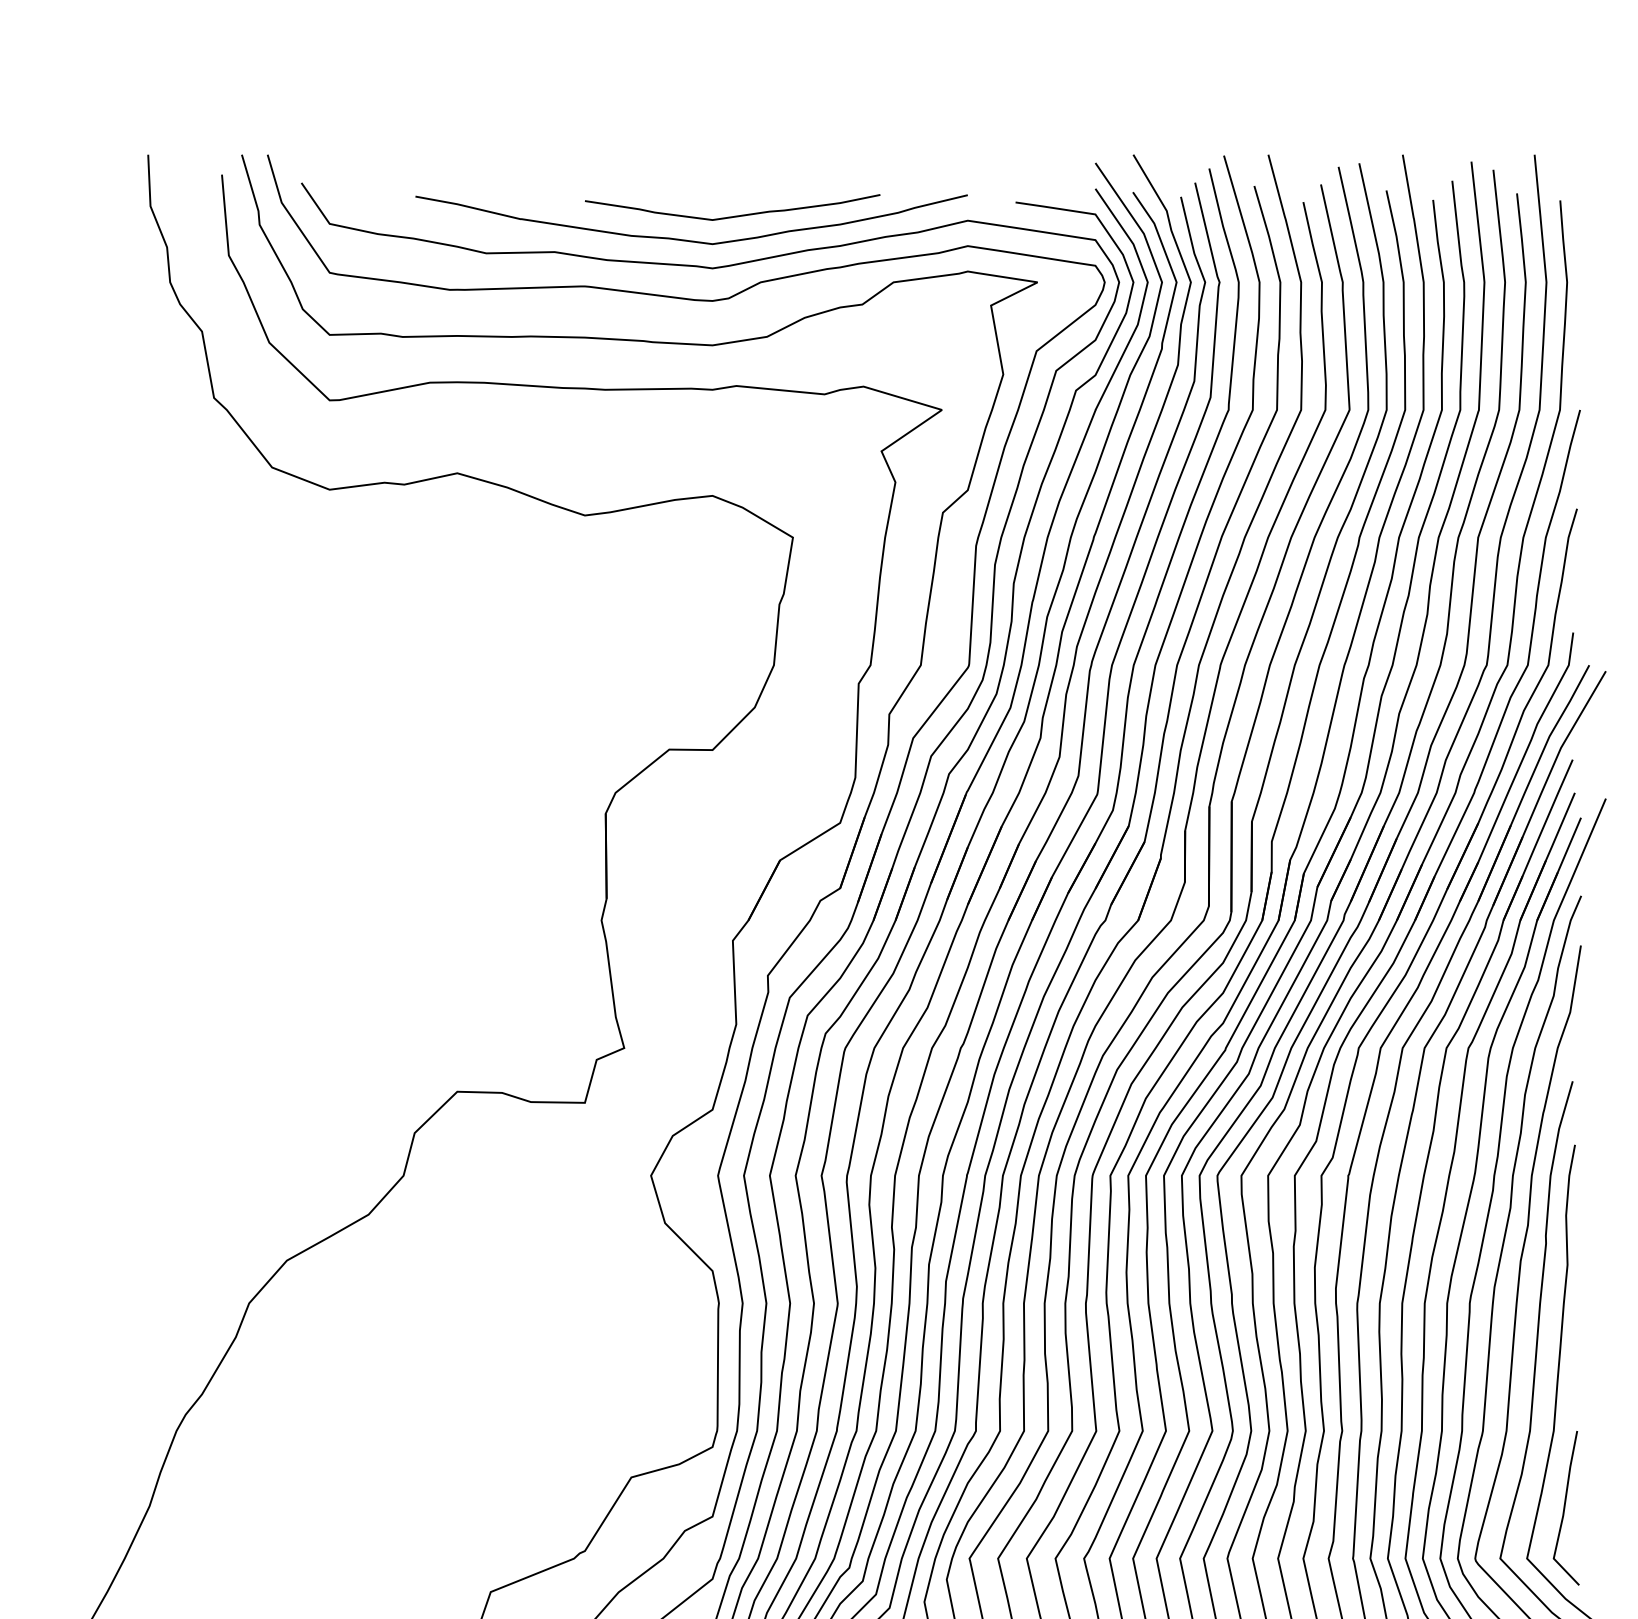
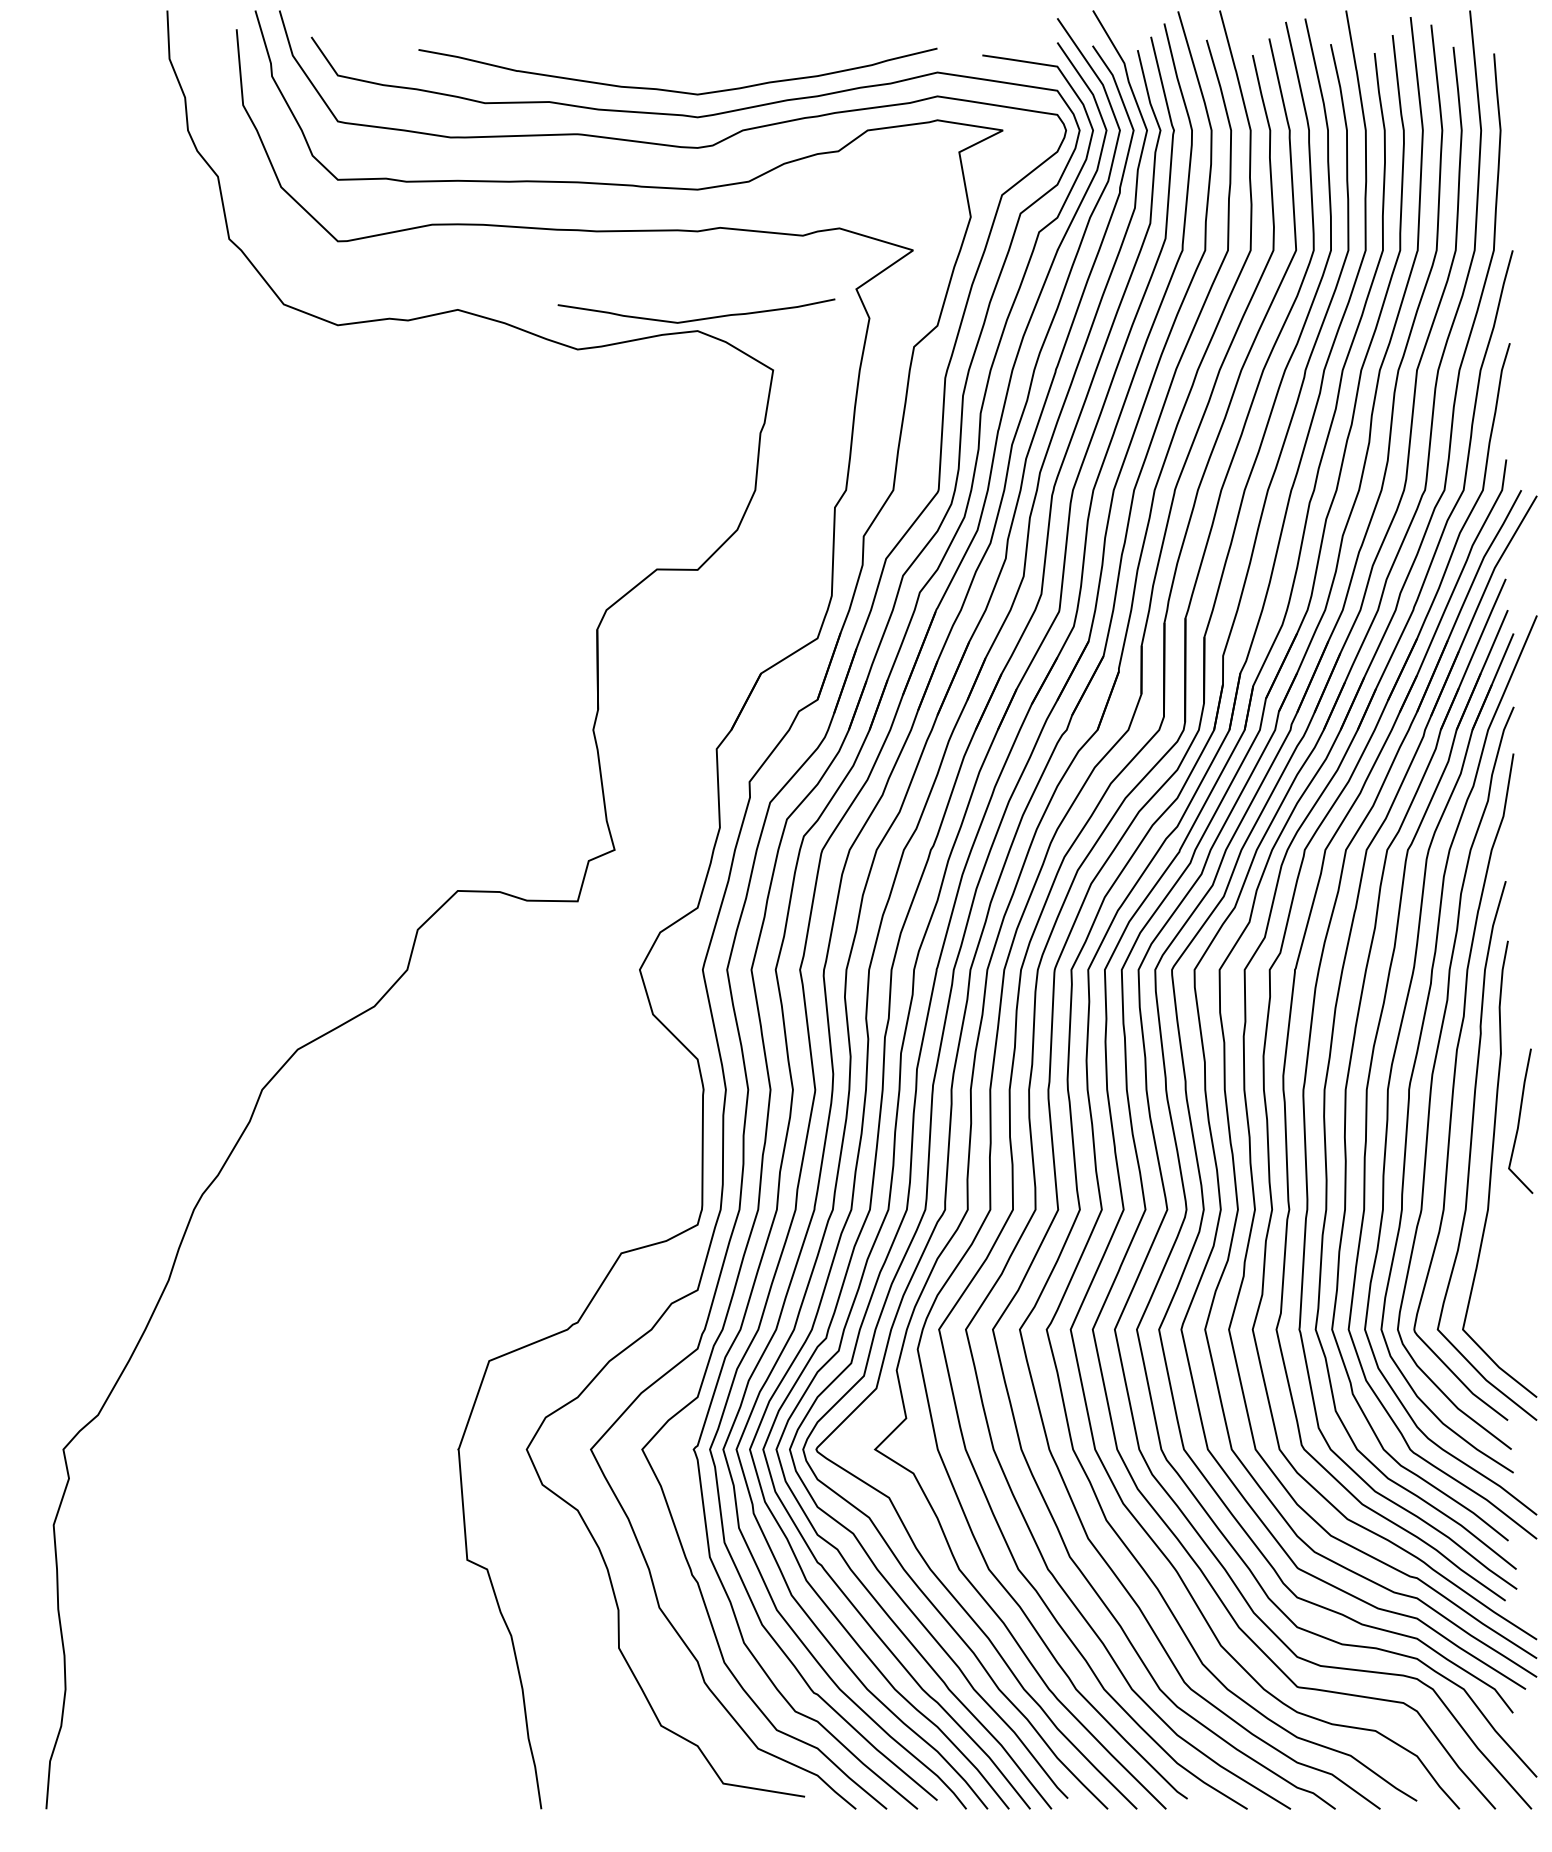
curve: (734, 215) -> (698, 318), moved
line: (1565, 1506) -> (1520, 1119), moved

